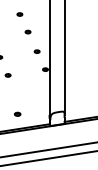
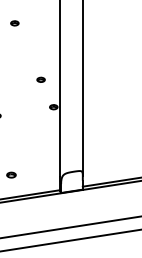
part: (27, 31) -> (26, 49), removed

